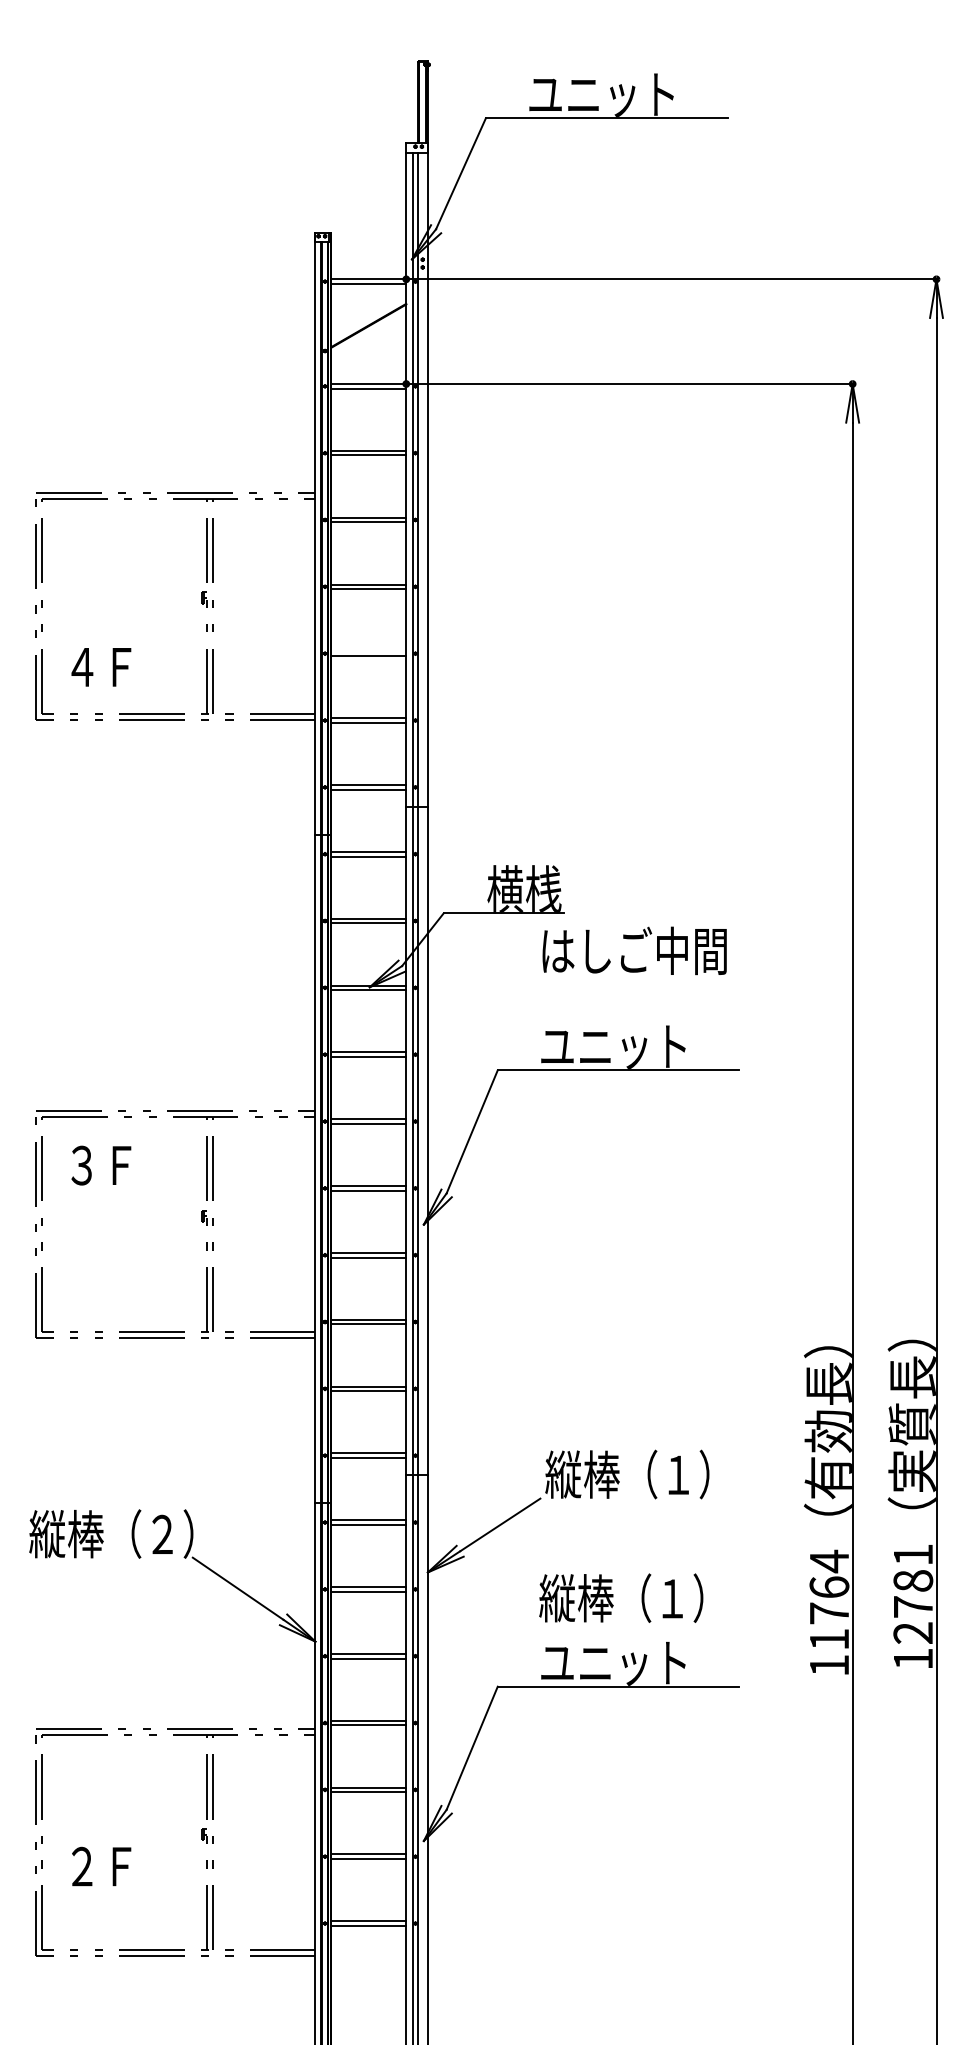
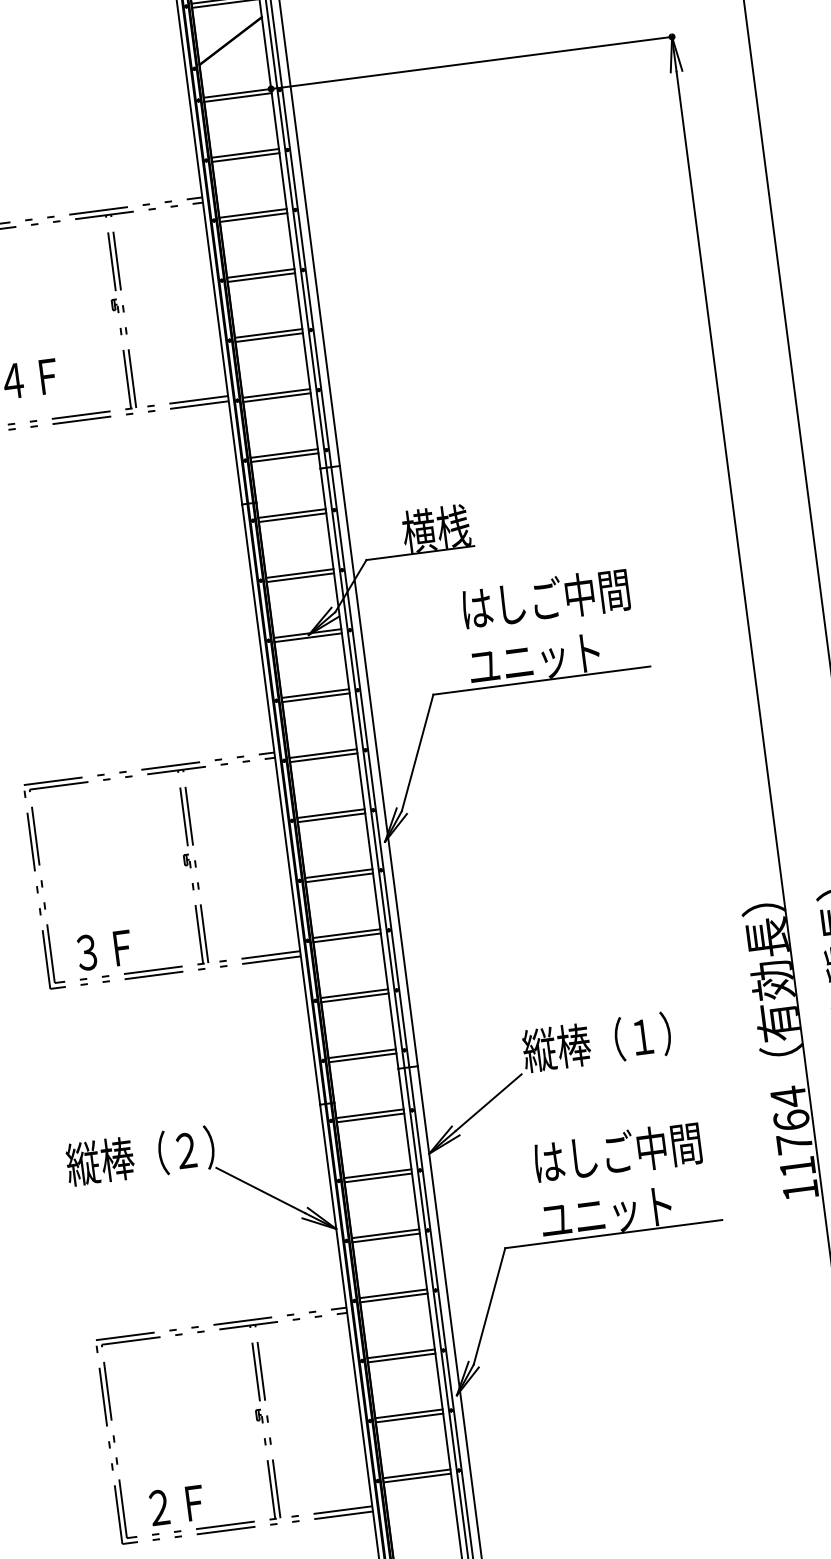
line: (368, 651) -> (268, 333), added
text: (634, 950) -> (545, 598), moved
text: (101, 1165) -> (104, 950), moved
text: (632, 1597) -> (615, 1152), 縦棒（１） -> はしご中間
text: (101, 1866) -> (176, 1505), moved

